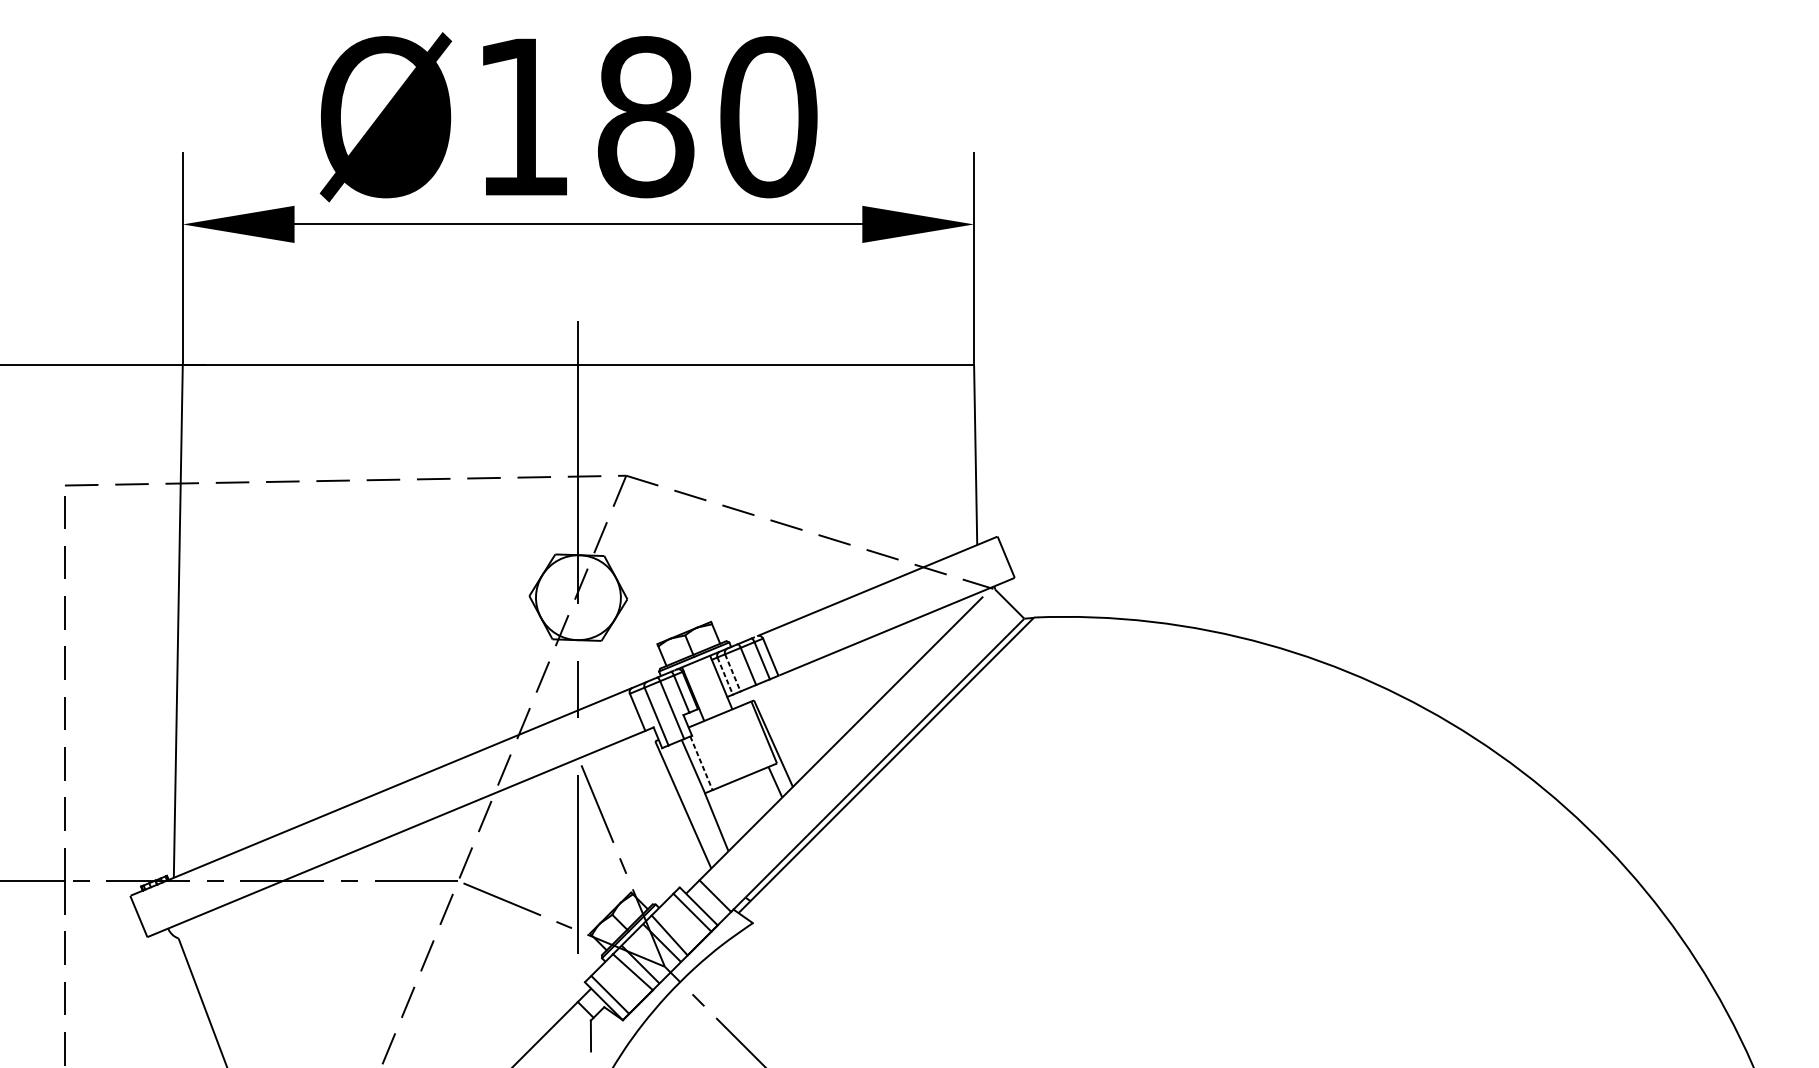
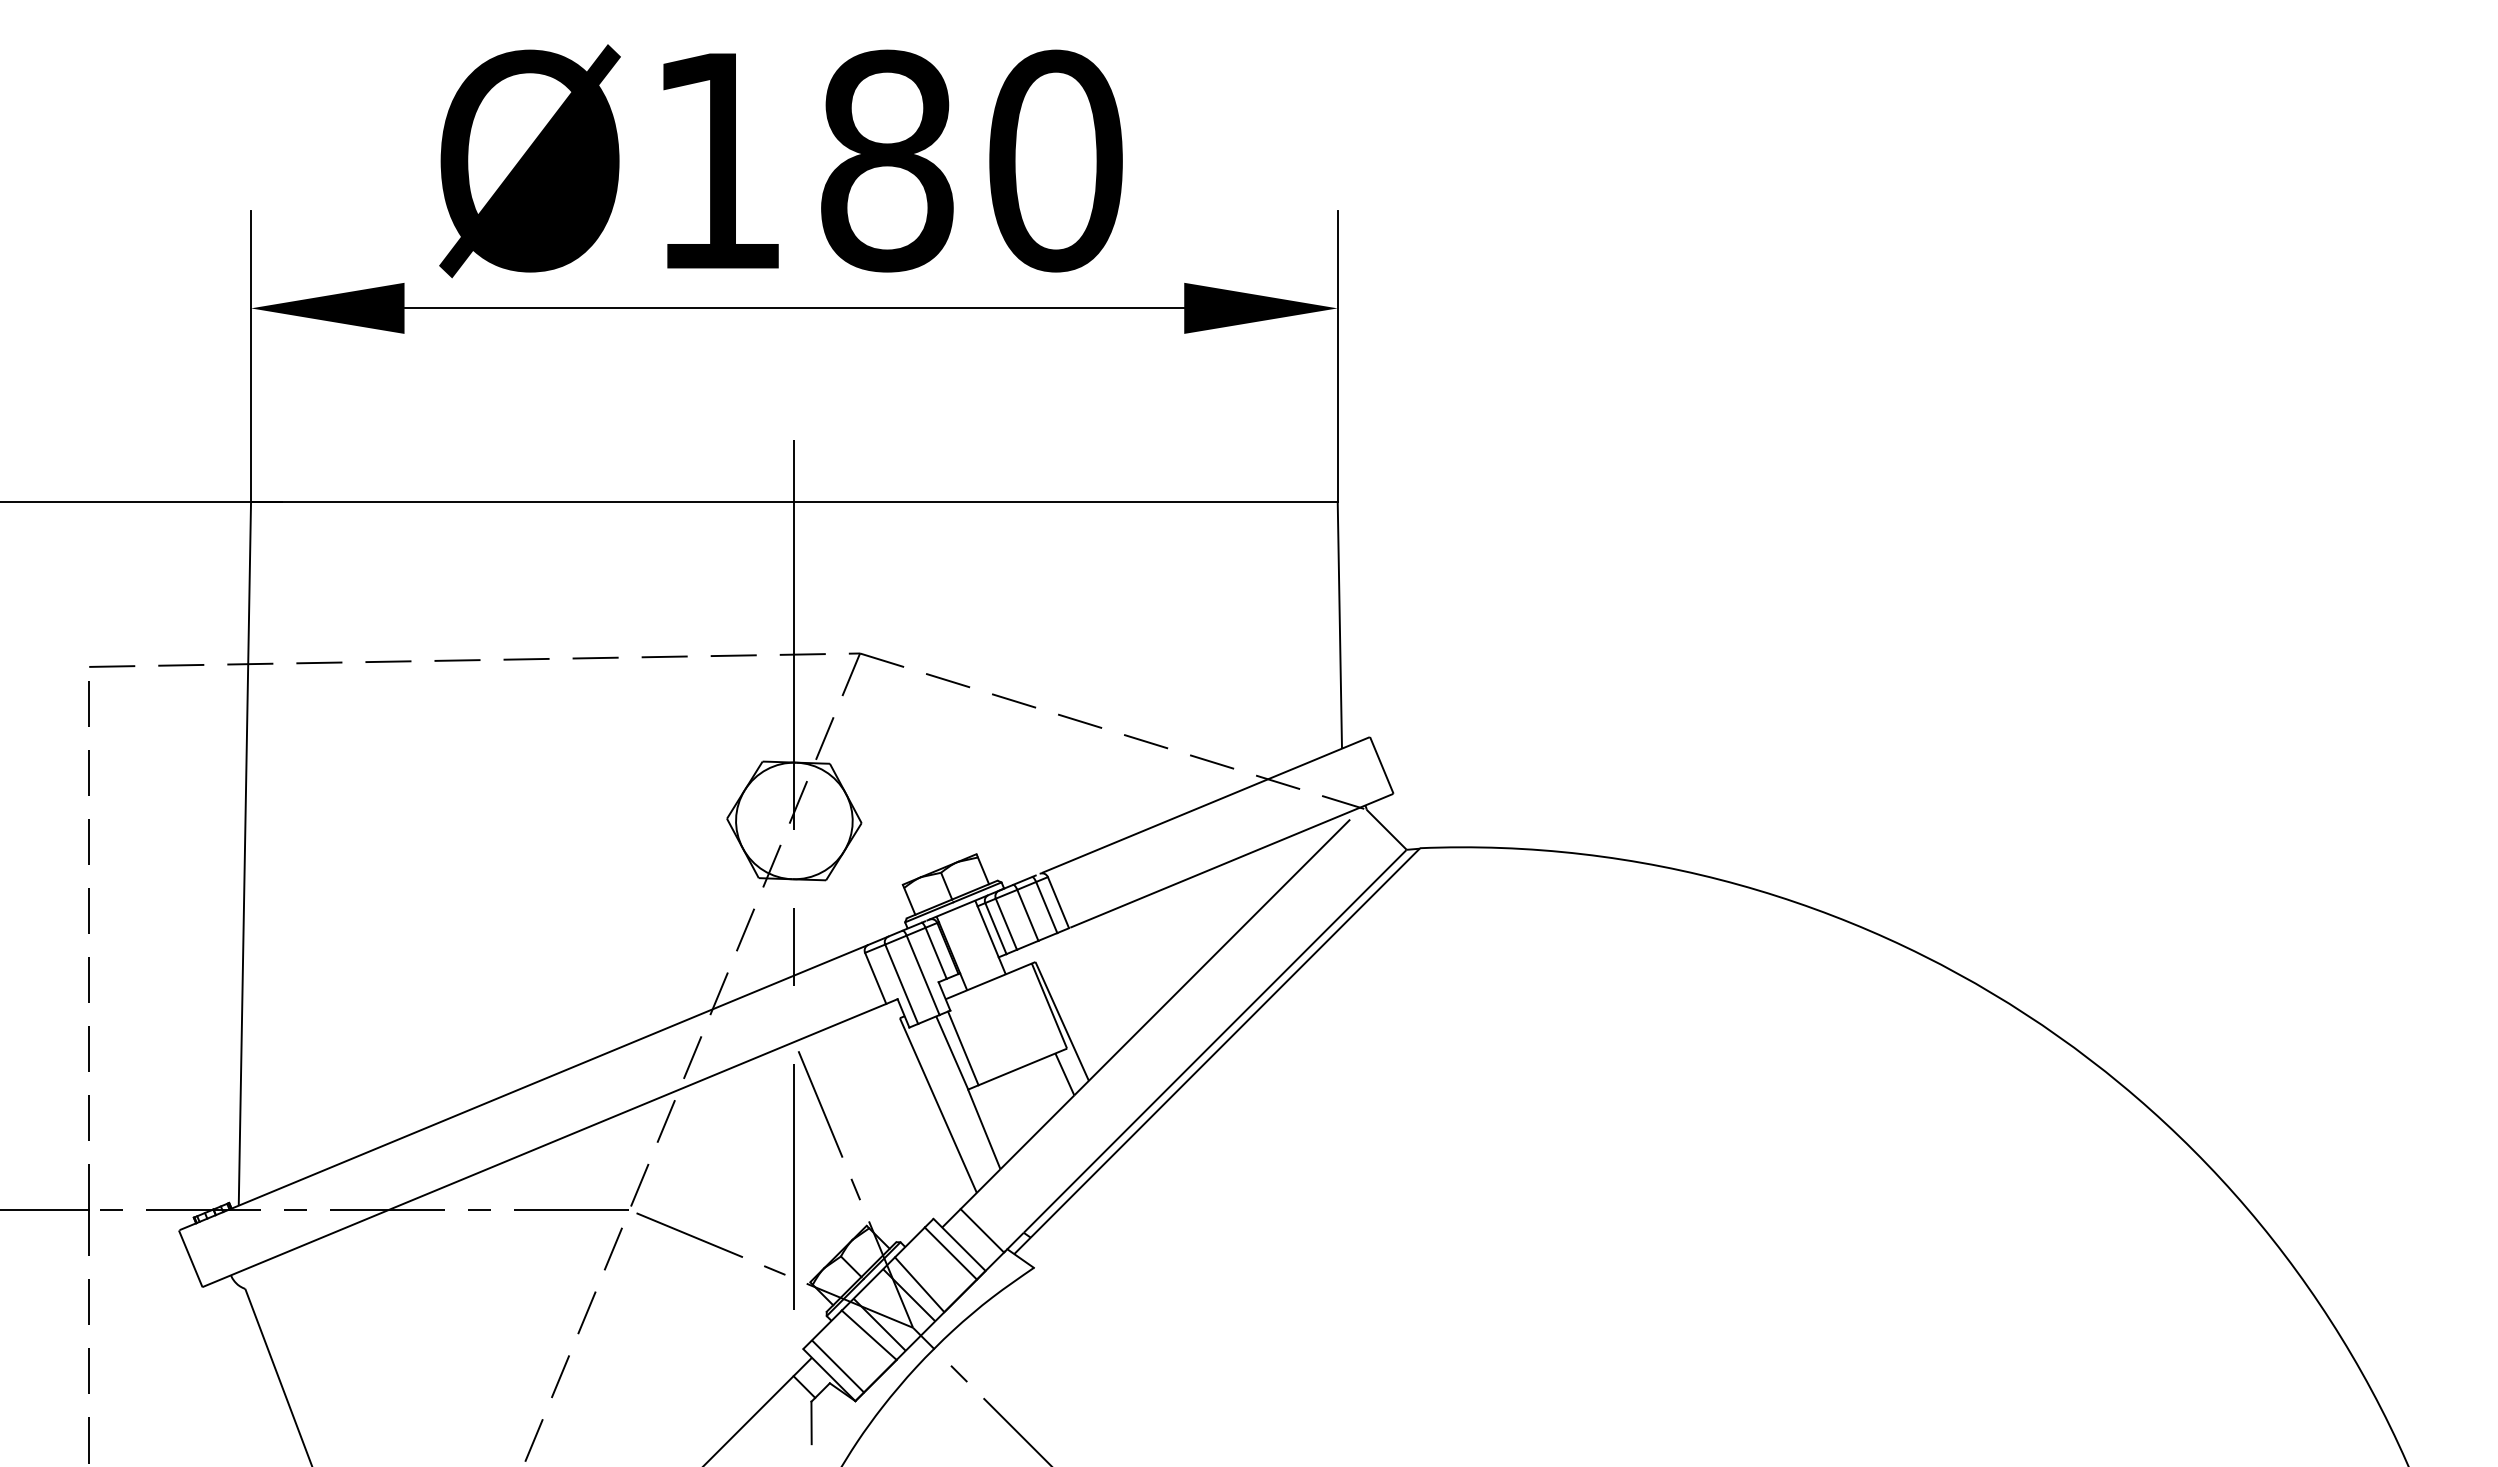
line: (732, 673) -> (1006, 924), dashed -> solid
line: (724, 675) -> (995, 928), dashed -> solid
line: (701, 763) -> (963, 1048), dashed -> solid

